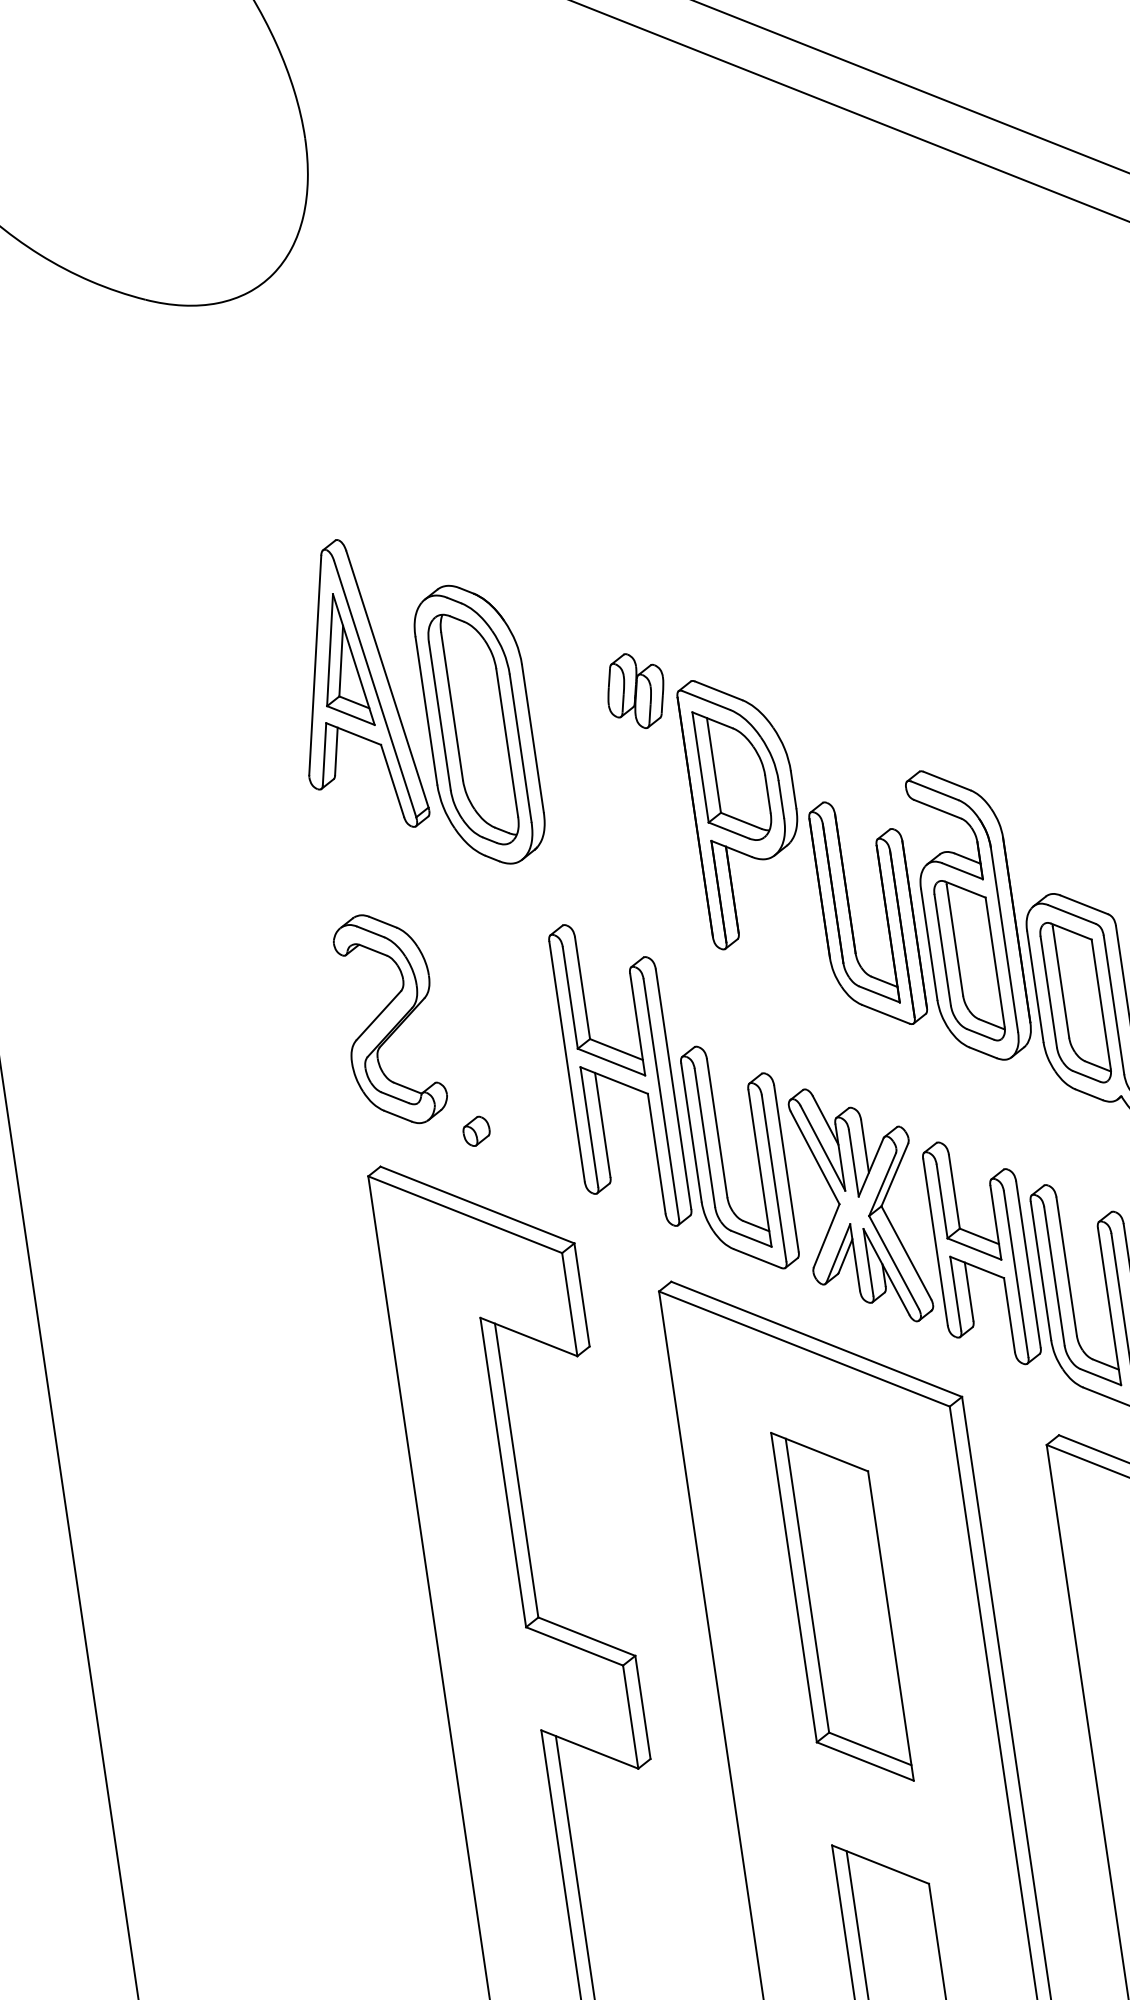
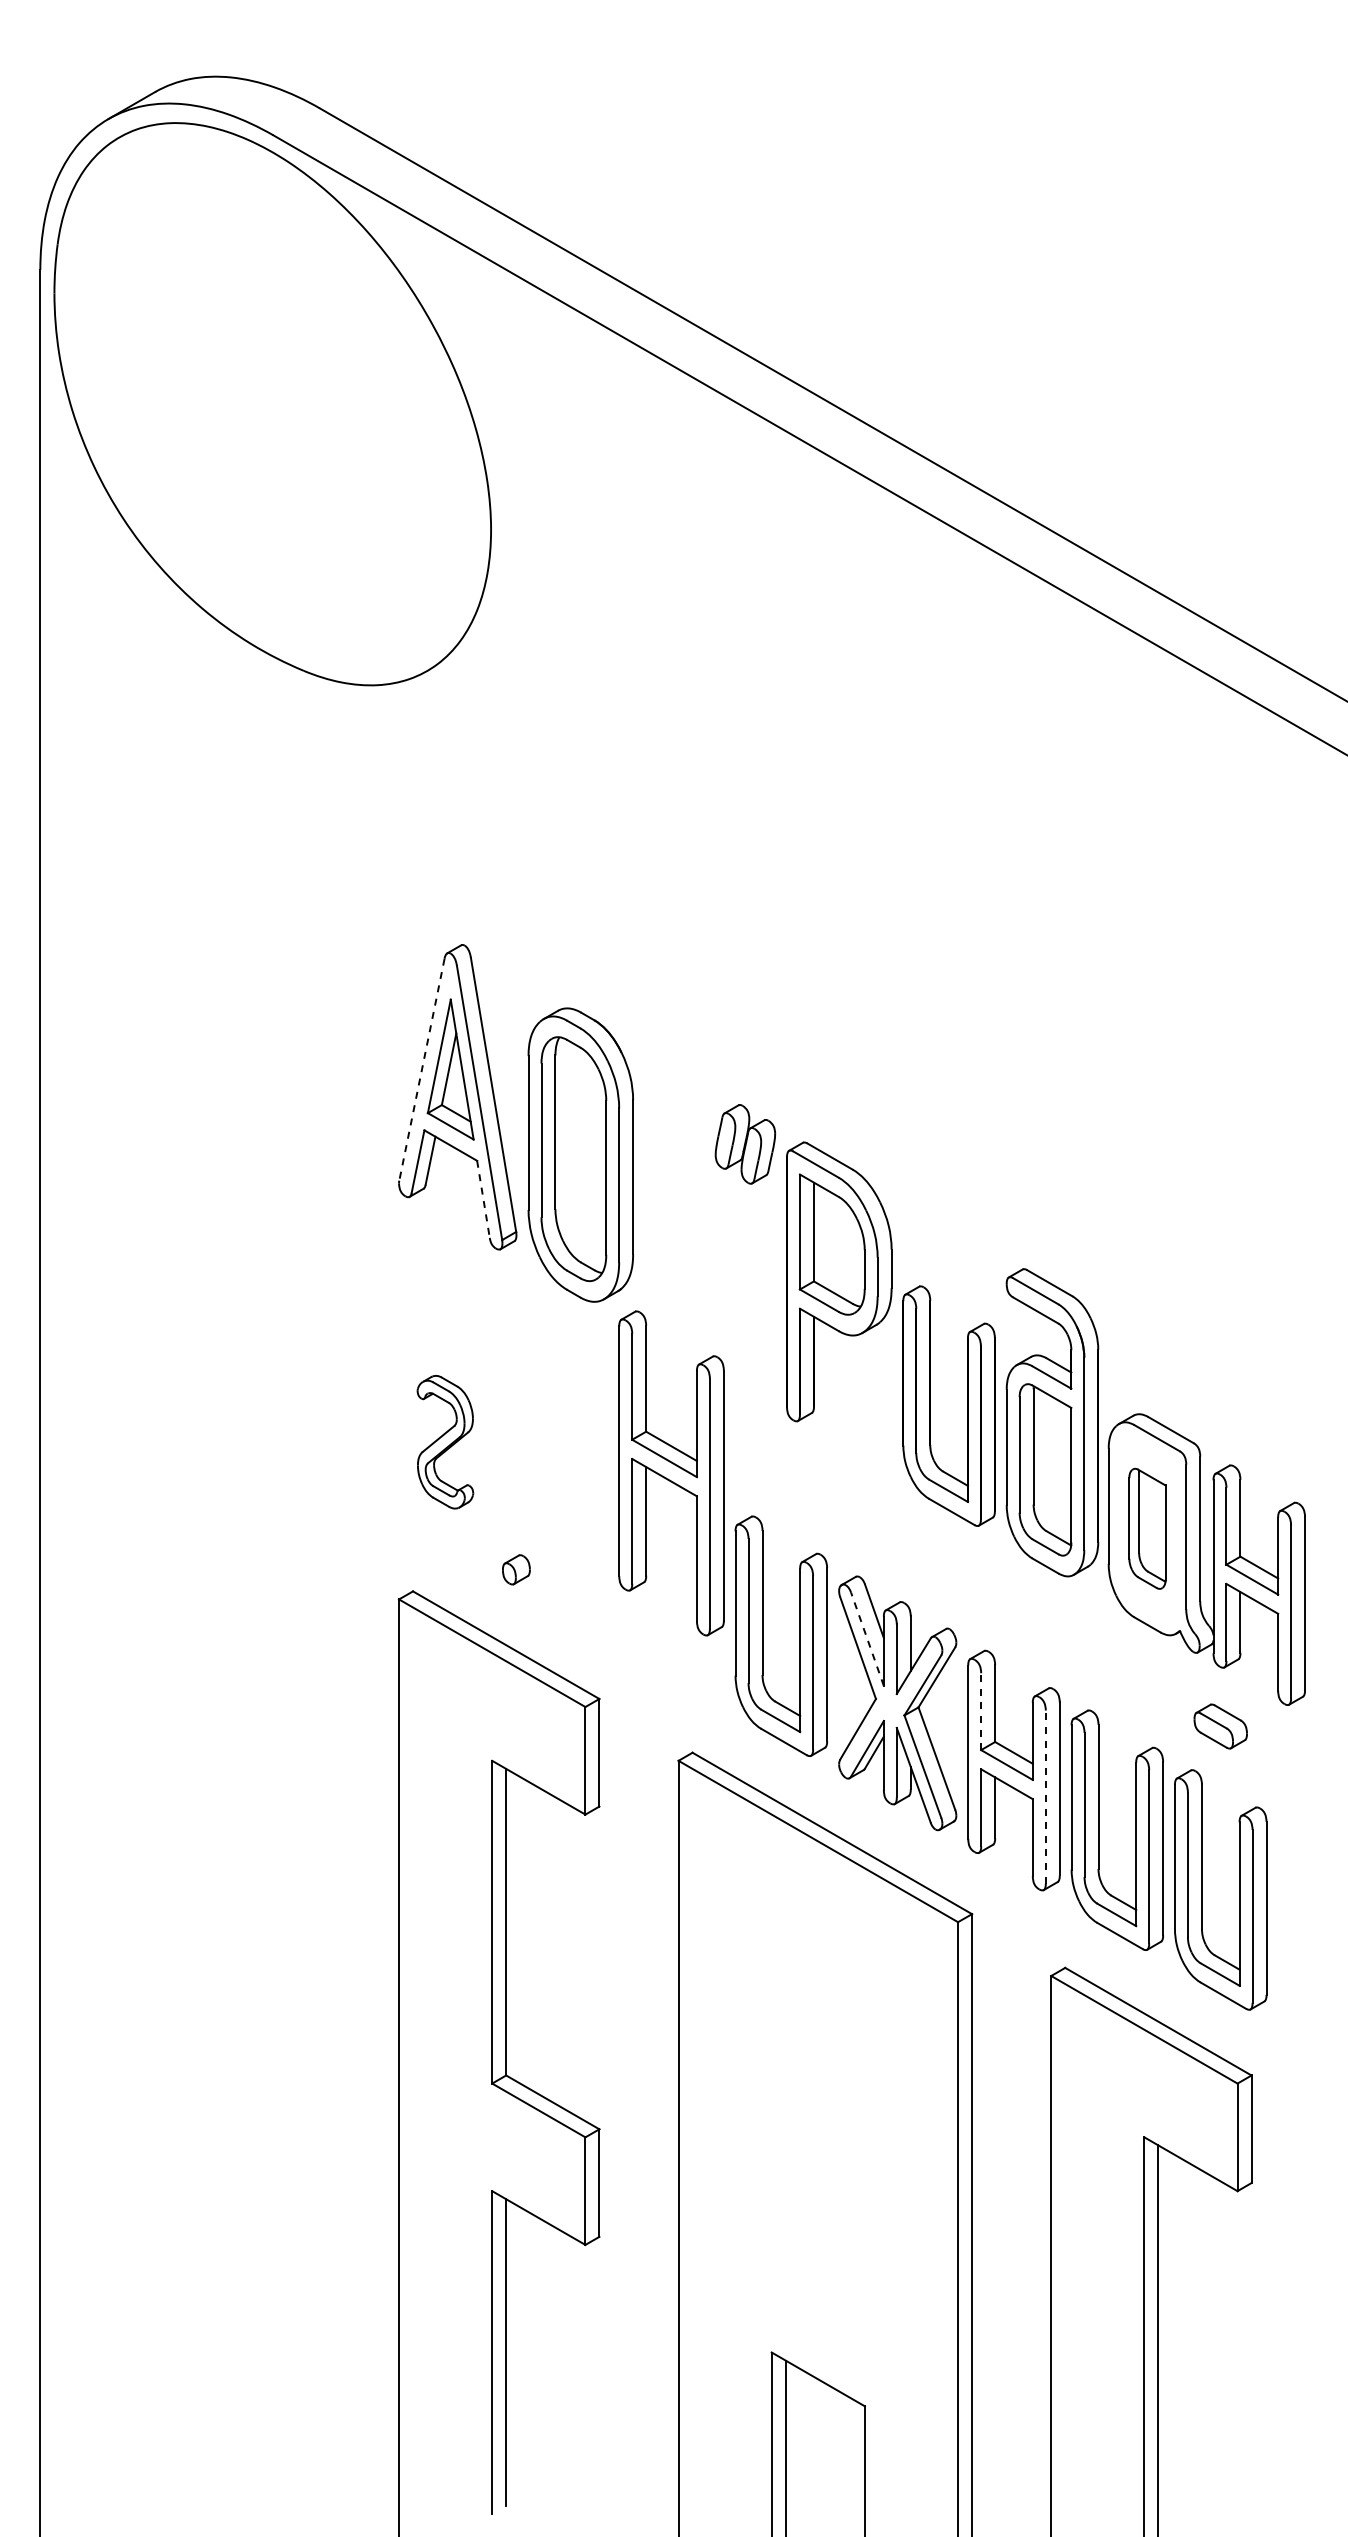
line: (314, 666) -> (421, 1070), solid -> dashed
line: (392, 781) -> (483, 1199), solid -> dashed
part: (1075, 1002) -> (1147, 1528), size x0.7
part: (390, 1018) -> (445, 1441), size x0.6
part: (620, 1075) -> (671, 1473), moved
line: (822, 1147) -> (867, 1638), solid -> dashed
line: (942, 1201) -> (981, 1711), solid -> dashed
line: (1015, 1273) -> (1045, 1796), solid -> dashed
part: (841, 1606) -> (817, 2110), removed

